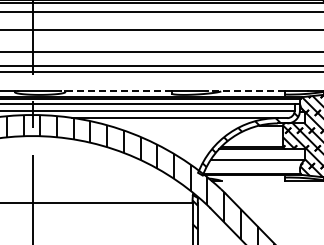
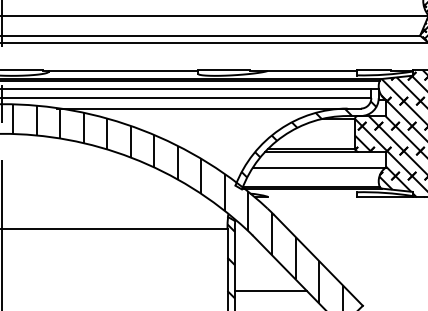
line: (116, 91) -> (120, 71), dashed -> solid
line: (245, 91) -> (302, 71), dashed -> solid

